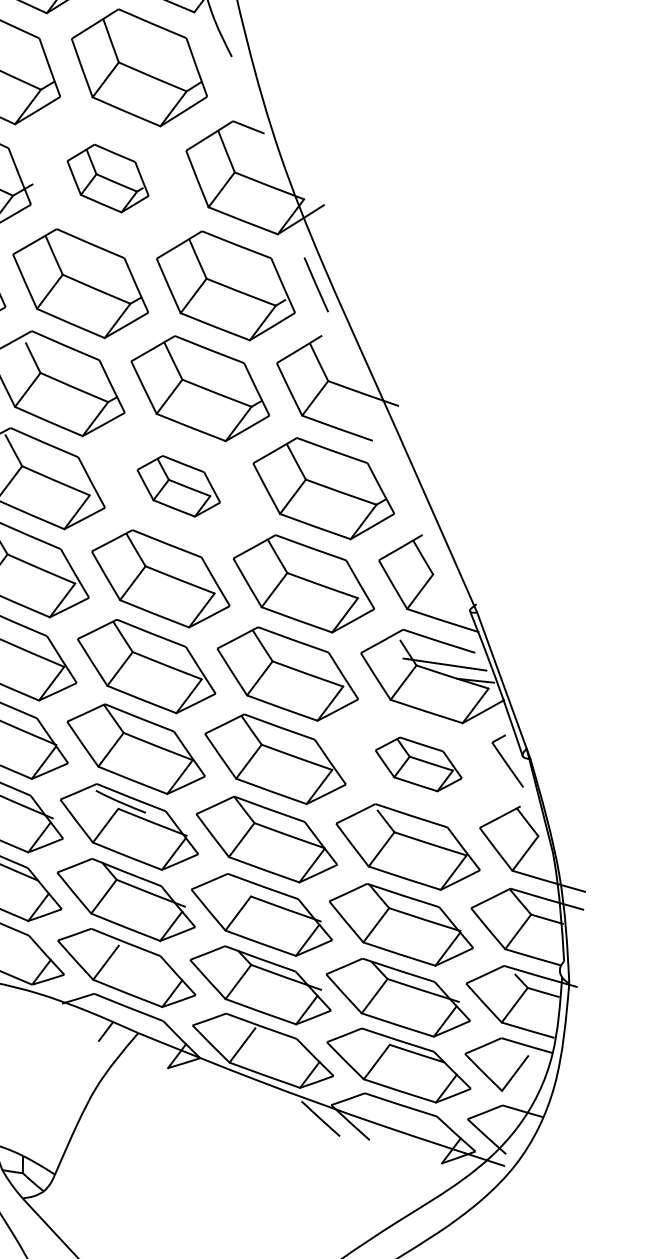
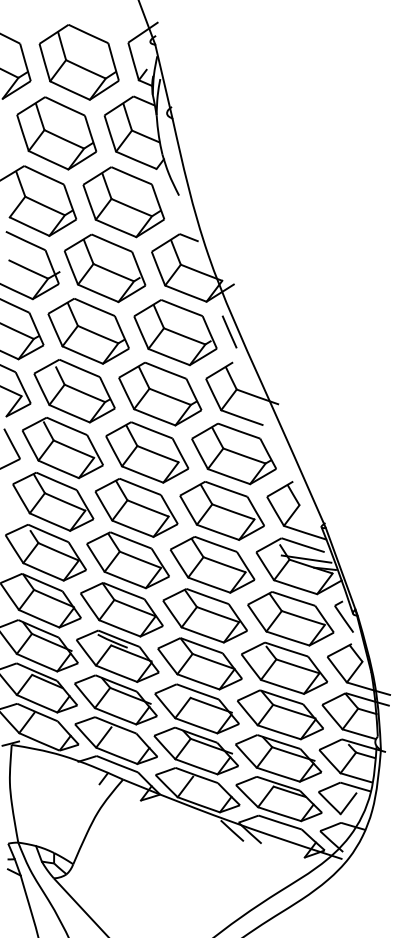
part: (107, 178) -> (104, 268), size x1.67
part: (179, 486) -> (147, 452), size x1.67
part: (418, 763) -> (290, 618), size x1.67

